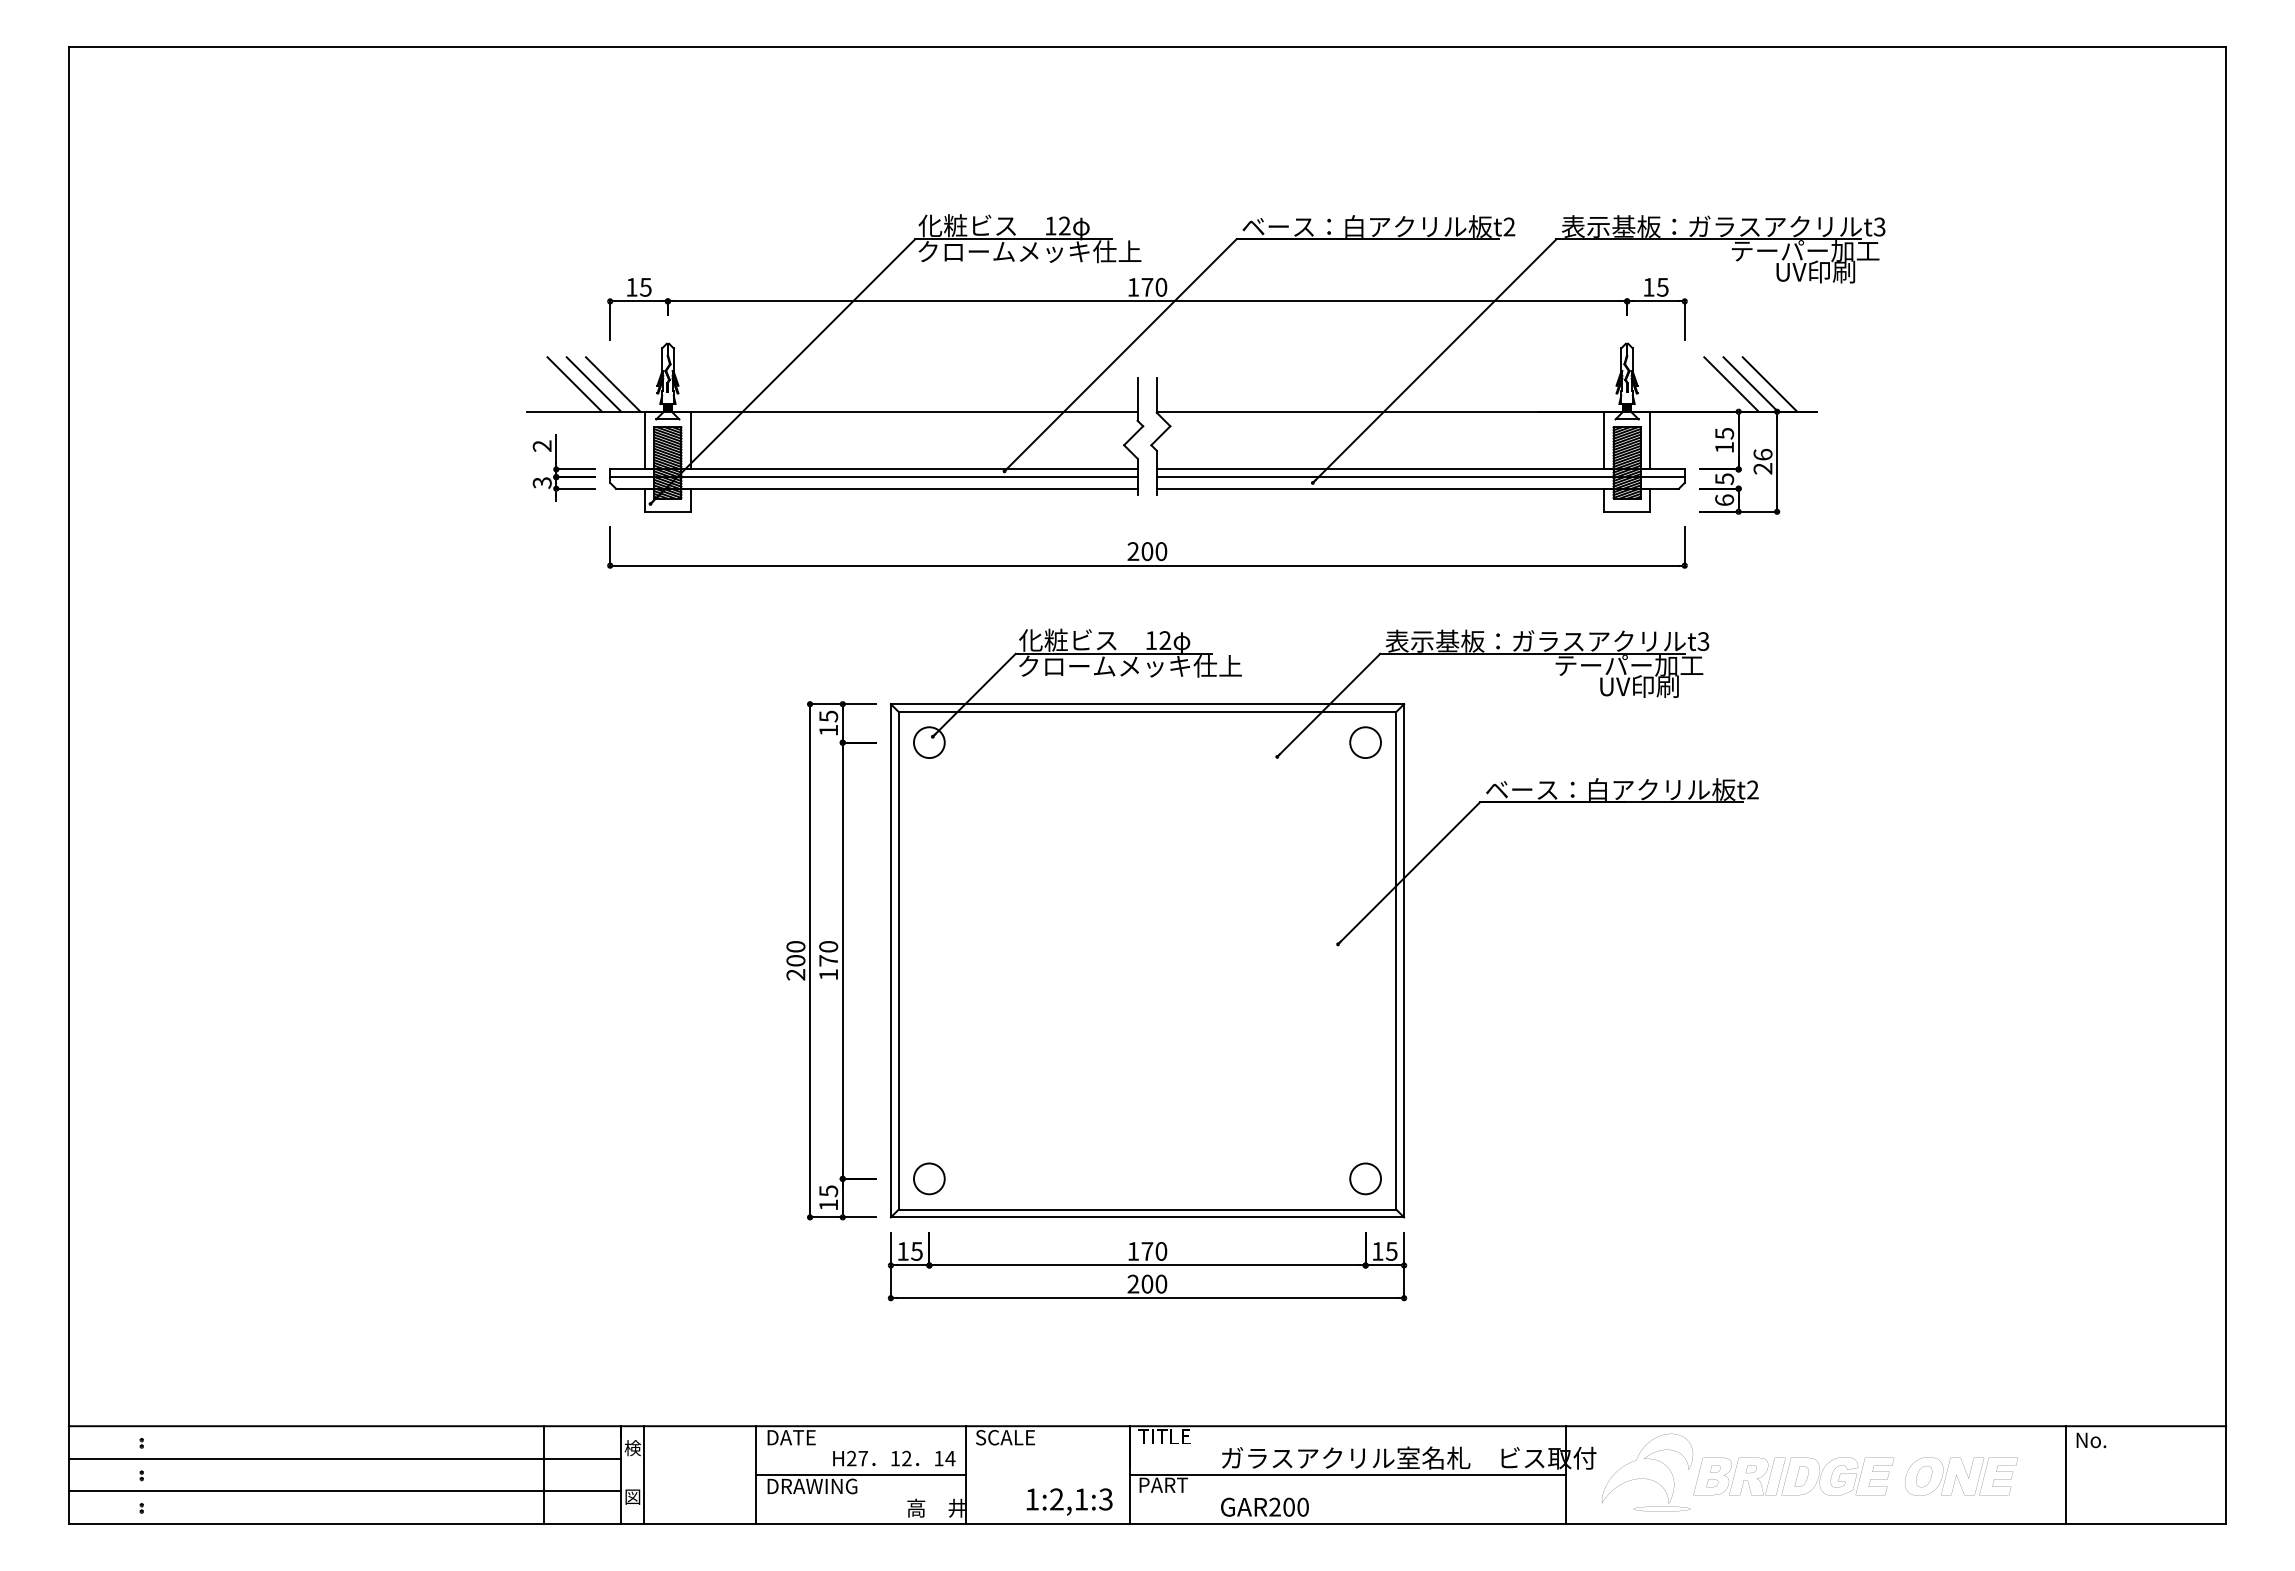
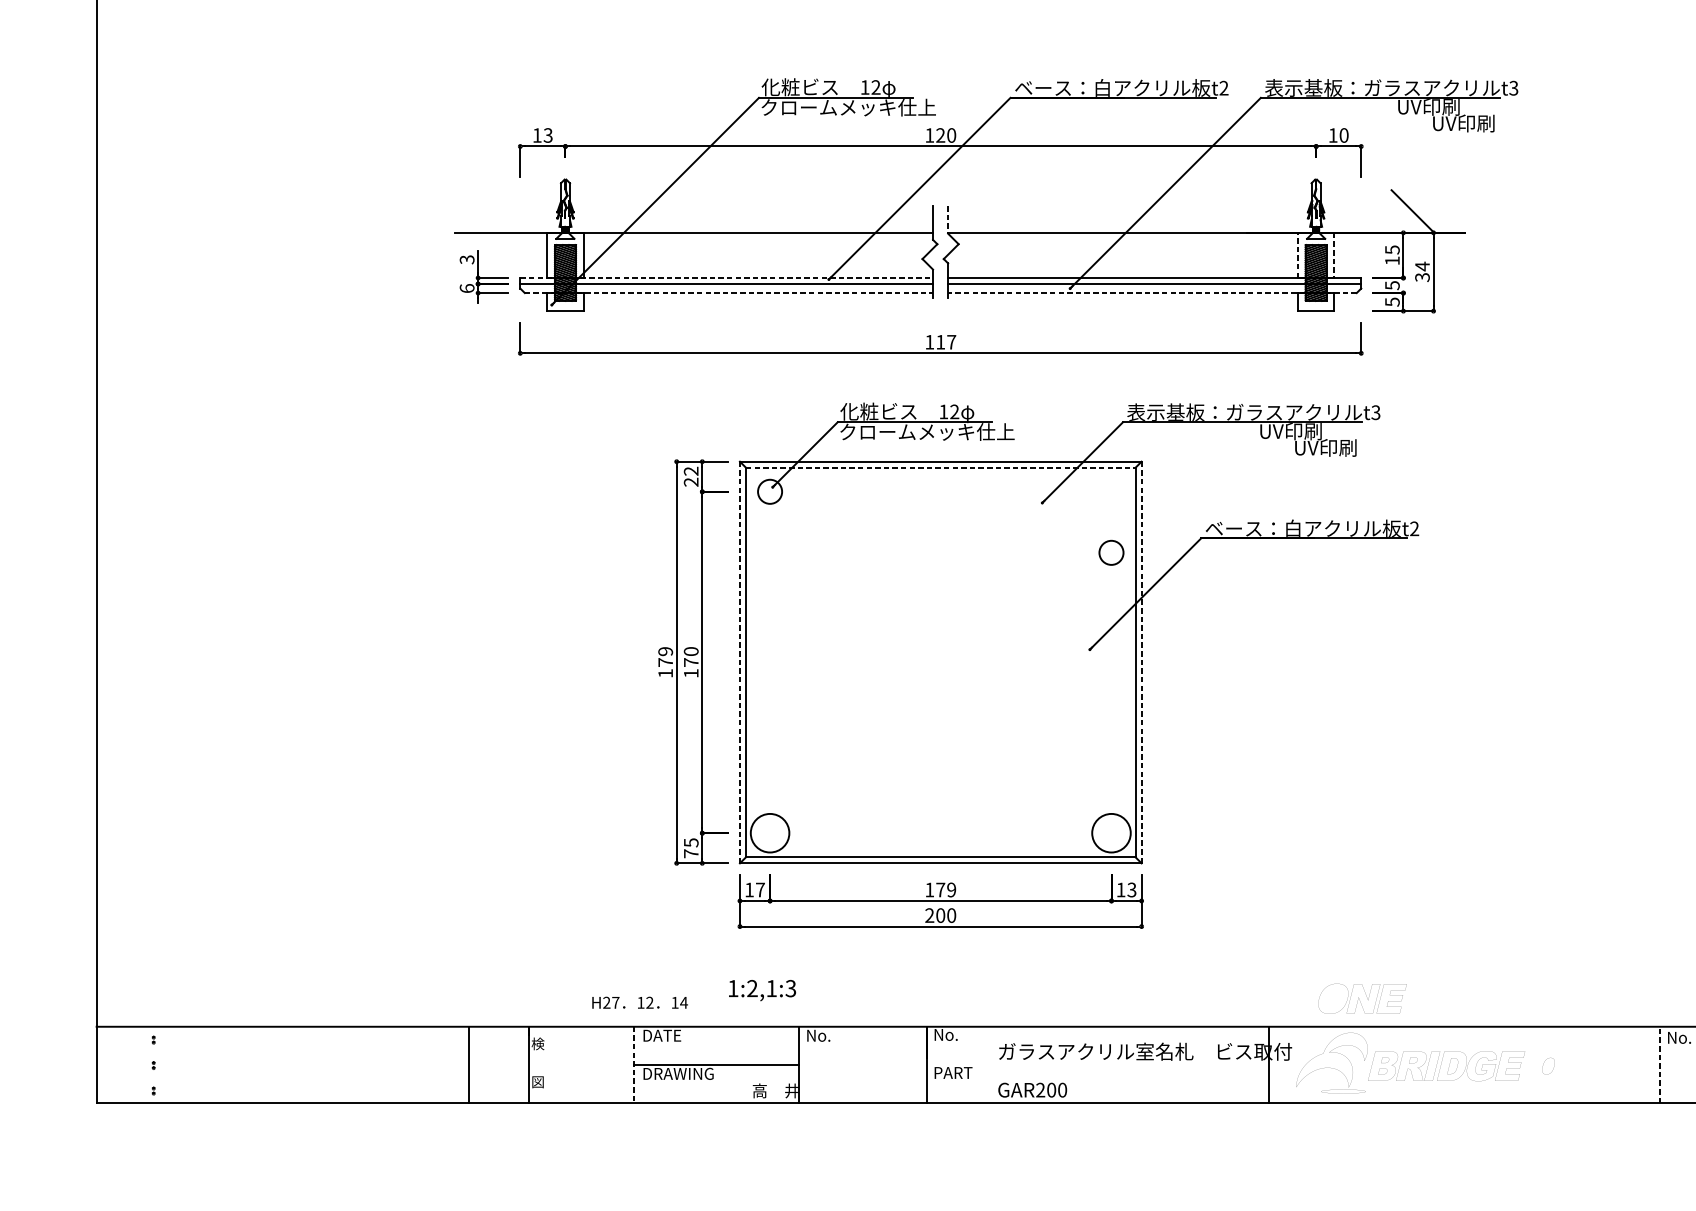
text: (1805, 251) -> (1455, 107), テーパー加工 -> UV印刷
text: (645, 286) -> (547, 134), 15 -> 13
text: (1147, 286) -> (940, 134), 170 -> 120
text: (1662, 286) -> (1343, 134), 15 -> 10
line: (574, 384) -> (492, 211), removed
line: (593, 384) -> (507, 211), removed
line: (613, 384) -> (522, 211), removed
line: (1731, 384) -> (1397, 211), removed
line: (1769, 384) -> (1427, 211), removed
line: (1156, 395) -> (947, 220), solid -> dashed
line: (1603, 440) -> (1297, 255), solid -> dashed
line: (1650, 440) -> (1334, 255), solid -> dashed
text: (542, 446) -> (467, 260), 2 -> 3
text: (1762, 461) -> (1422, 271), 26 -> 34
line: (873, 469) -> (726, 278), solid -> dashed
text: (541, 482) -> (466, 288), 3 -> 6
line: (876, 488) -> (728, 292), solid -> dashed
line: (1417, 488) -> (1152, 292), solid -> dashed
text: (1724, 500) -> (1392, 302), 6 -> 5
text: (1147, 551) -> (940, 342), 200 -> 117
text: (1629, 665) -> (1318, 431), テーパー加工 -> UV印刷
line: (1147, 711) -> (940, 467), solid -> dashed
text: (828, 723) -> (691, 476), 15 -> 22
circle: (1365, 742) -> (1111, 552), moved
text: (795, 960) -> (665, 662), 200 -> 179
line: (890, 960) -> (739, 662), solid -> dashed
line: (1404, 960) -> (1141, 662), solid -> dashed
circle: (928, 1178) -> (769, 832), size x1.6
circle: (1365, 1178) -> (1111, 832), size x1.6
text: (828, 1204) -> (691, 853), 15 -> 75
text: (916, 1251) -> (760, 890), 15 -> 17
text: (1161, 1251) -> (951, 890), 170 -> 179
text: (1391, 1251) -> (1131, 890), 15 -> 13
text: (1164, 1436) -> (954, 1034), TITLE -> No.
text: (1005, 1437) -> (829, 1035), SCALE -> No.
line: (344, 1458) -> (312, 1052), removed
text: (894, 1458) -> (640, 1002), moved
line: (644, 1474) -> (547, 1064), removed
line: (756, 1475) -> (634, 1065), solid -> dashed
line: (1347, 1475) -> (1097, 1065), removed
line: (2066, 1475) -> (1660, 1065), solid -> dashed
part: (1961, 1476) -> (1362, 998), moved
line: (344, 1491) -> (312, 1077), removed
text: (1069, 1501) -> (762, 990), moved

